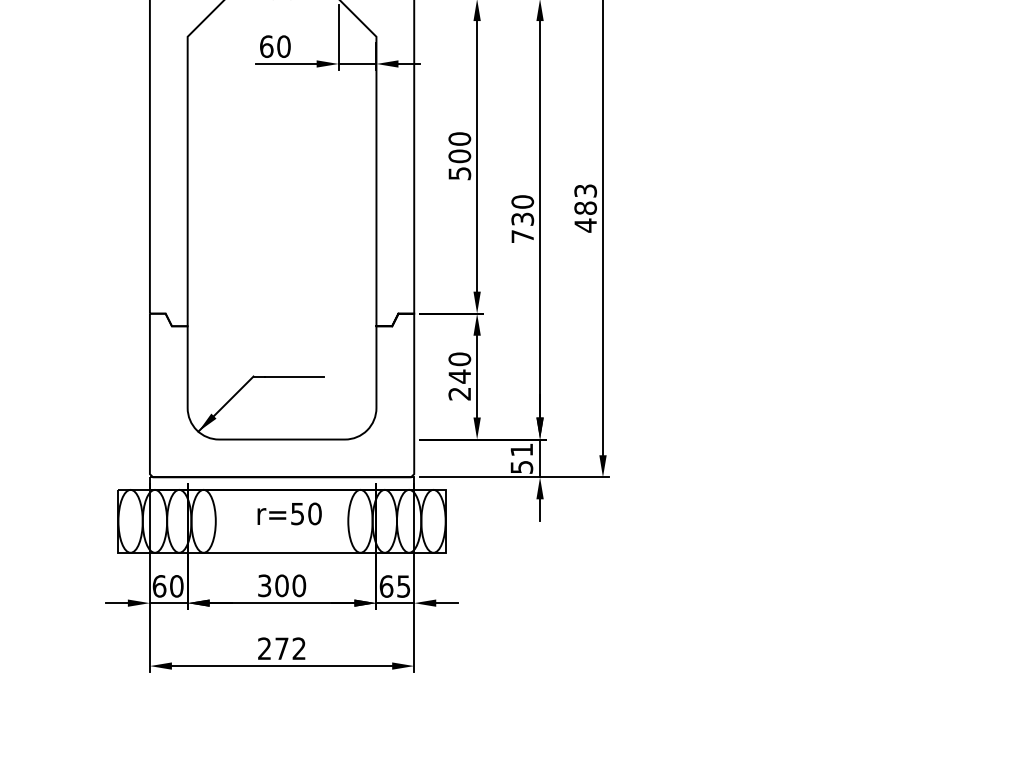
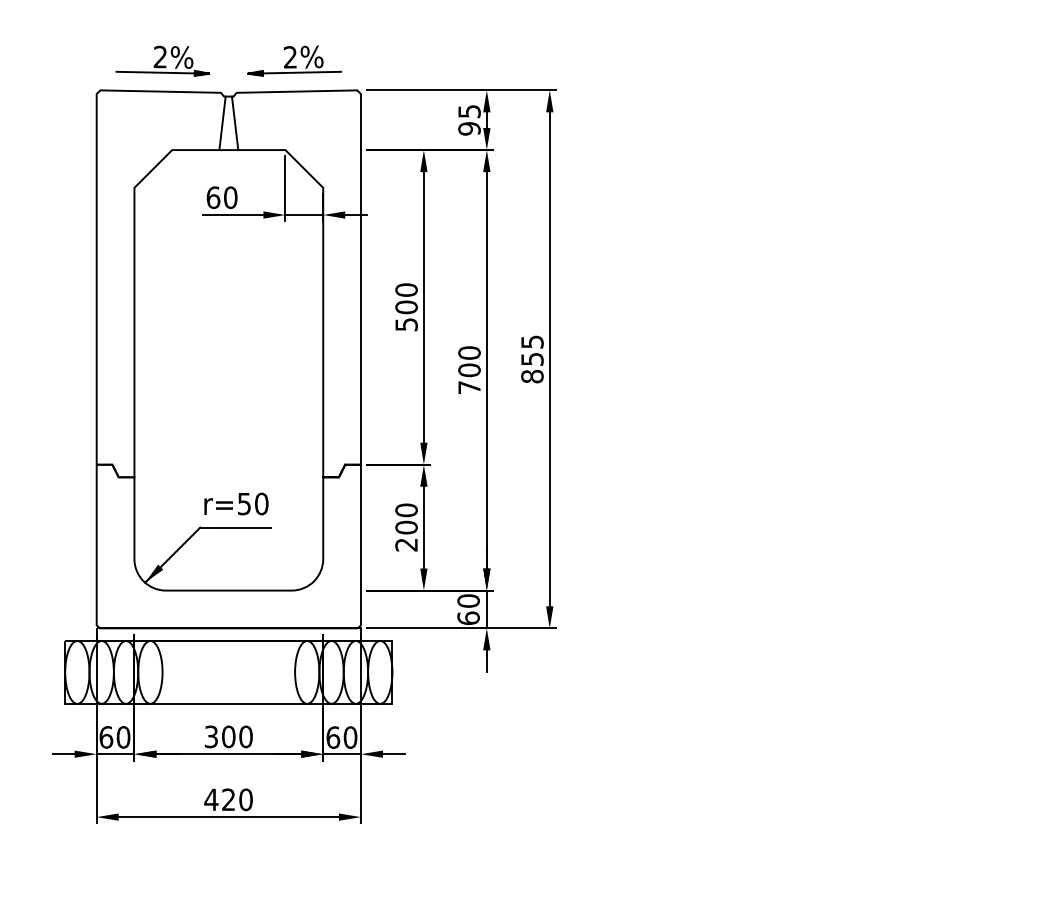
text: (585, 208) -> (532, 359), 483 -> 855
text: (522, 219) -> (469, 370), 730 -> 700
text: (459, 376) -> (406, 527), 240 -> 200
text: (521, 458) -> (468, 609), 51 -> 60
text: (289, 513) -> (236, 503), moved
text: (403, 586) -> (350, 737), 65 -> 60
text: (281, 648) -> (228, 799), 272 -> 420

